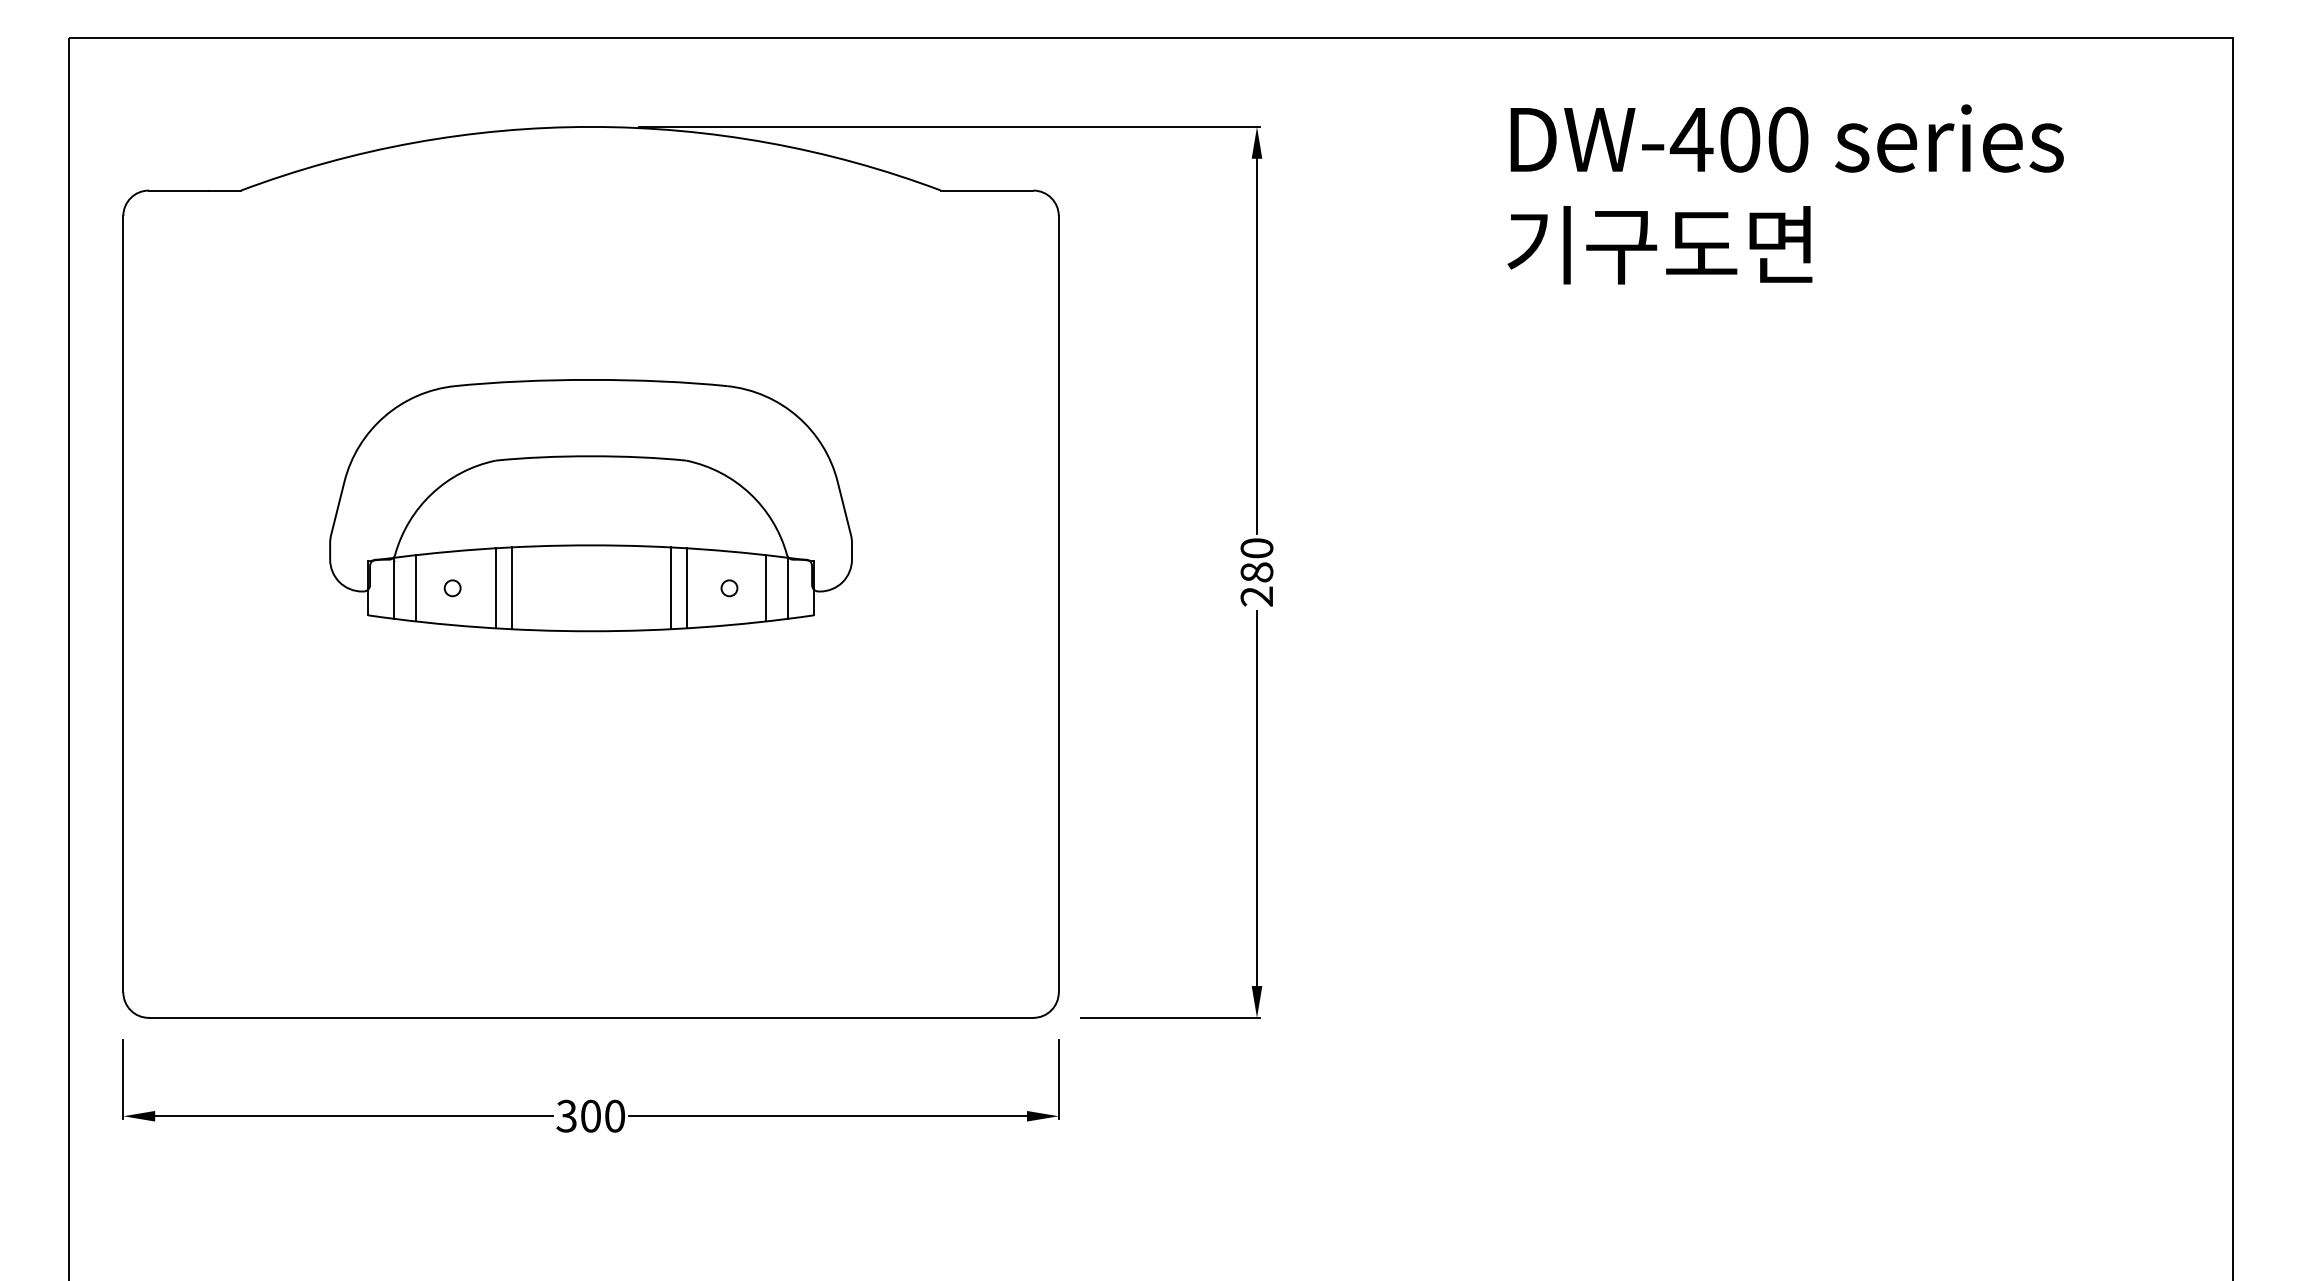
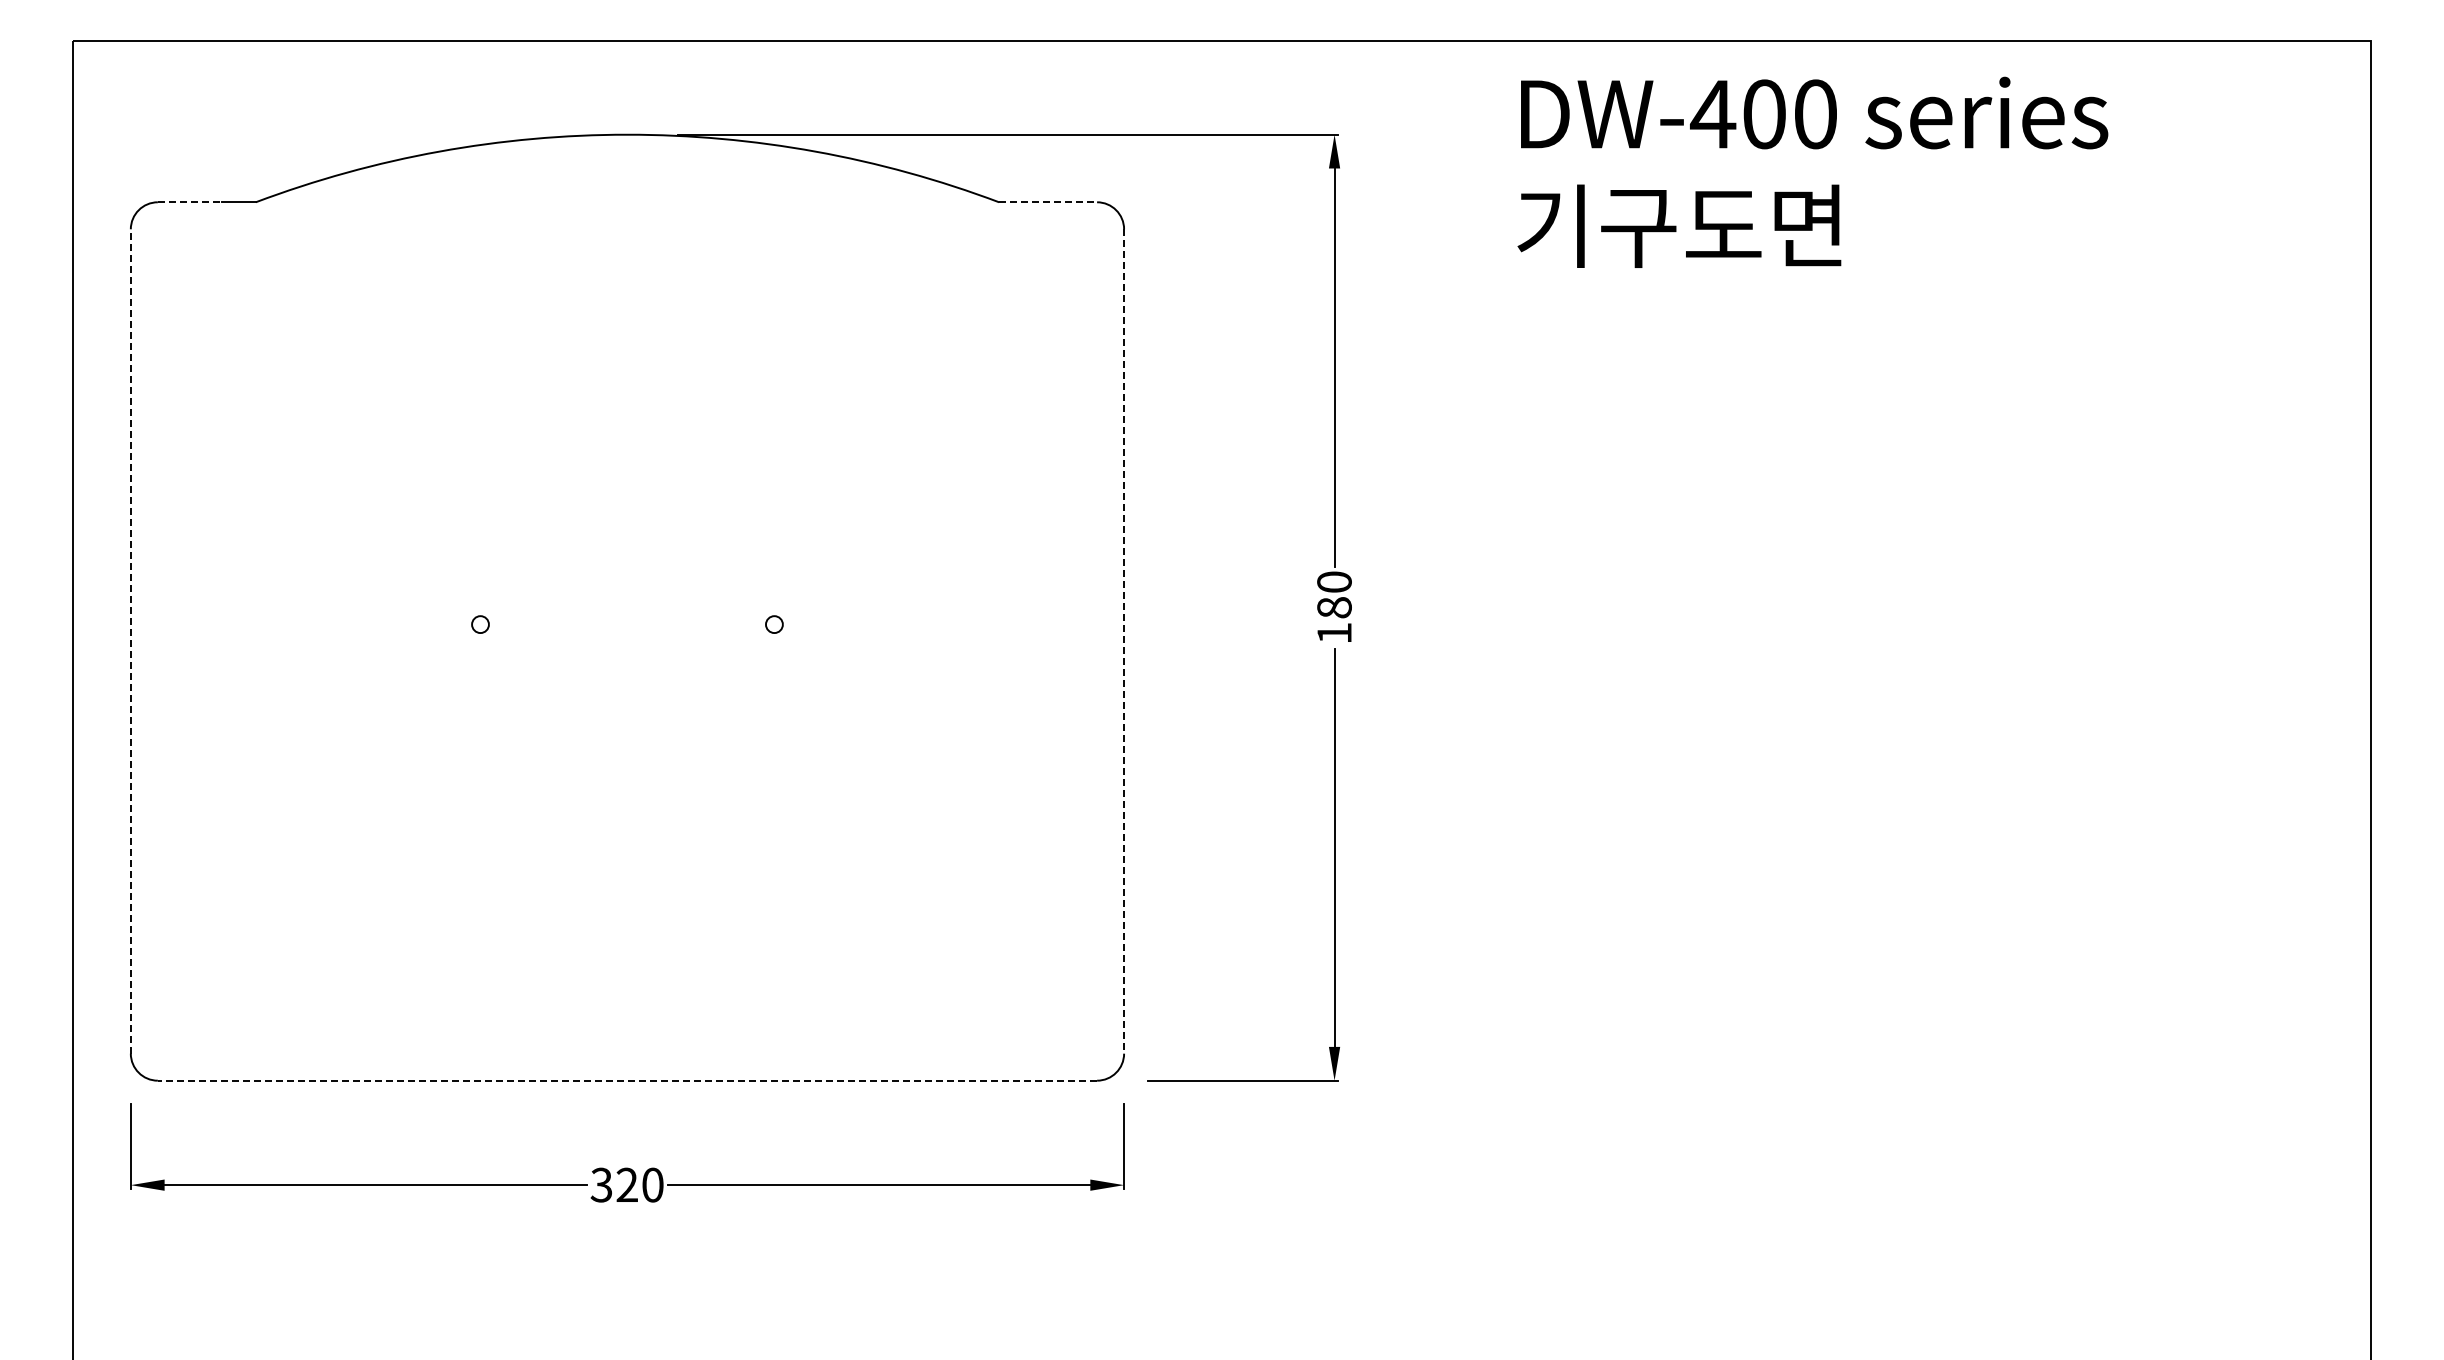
line: (179, 190) -> (190, 202), solid -> dashed
line: (987, 190) -> (1048, 202), solid -> dashed
text: (1785, 193) -> (1812, 171), moved
part: (591, 505) -> (627, 536), removed
text: (1256, 595) -> (1334, 632), 280 -> 180
line: (123, 603) -> (130, 640), solid -> dashed
line: (1059, 604) -> (1124, 641), solid -> dashed
line: (591, 1017) -> (627, 1080), solid -> dashed
text: (590, 1115) -> (626, 1184), 300 -> 320

